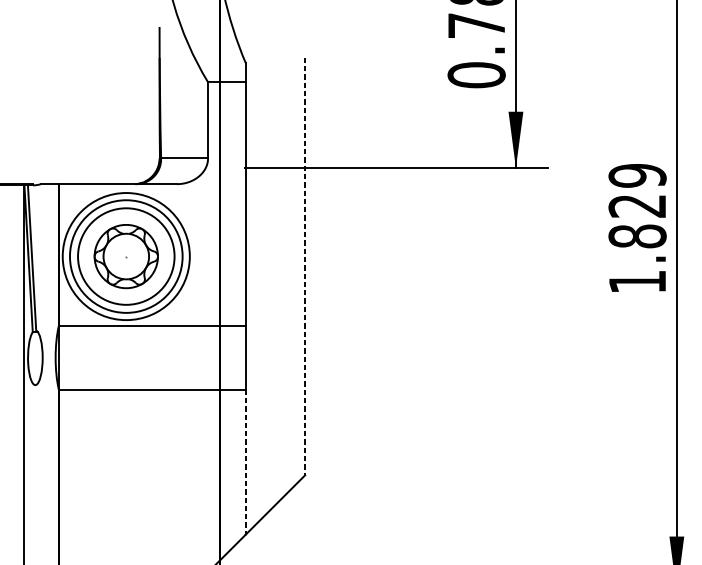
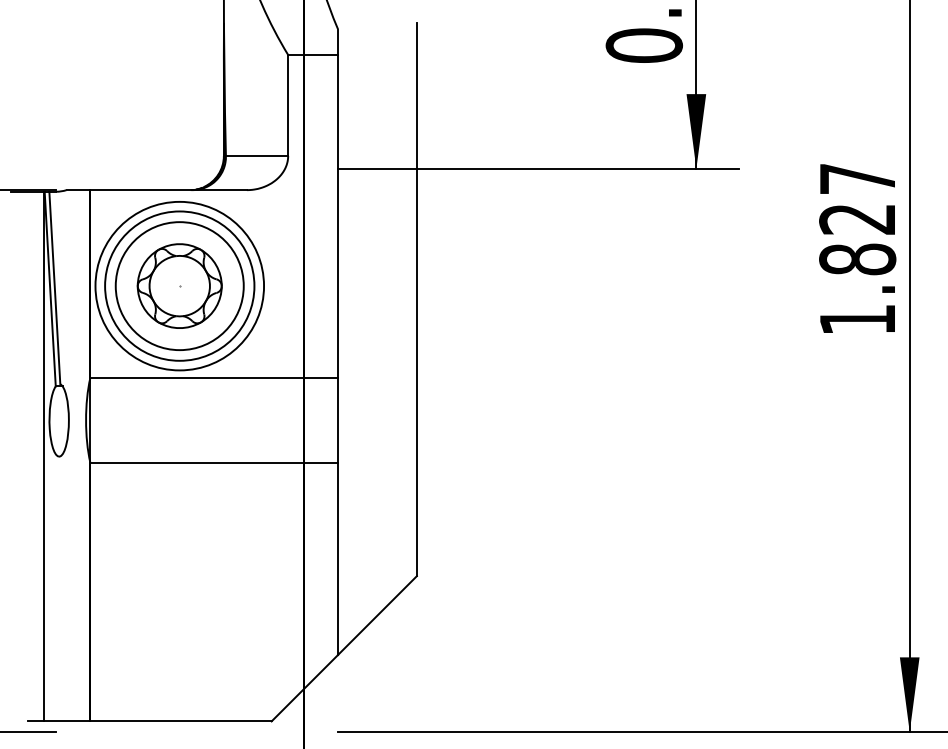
text: (637, 176) -> (857, 179), 1.829 -> 1.827
line: (304, 266) -> (416, 299), dashed -> solid
line: (246, 462) -> (338, 559), dashed -> solid

